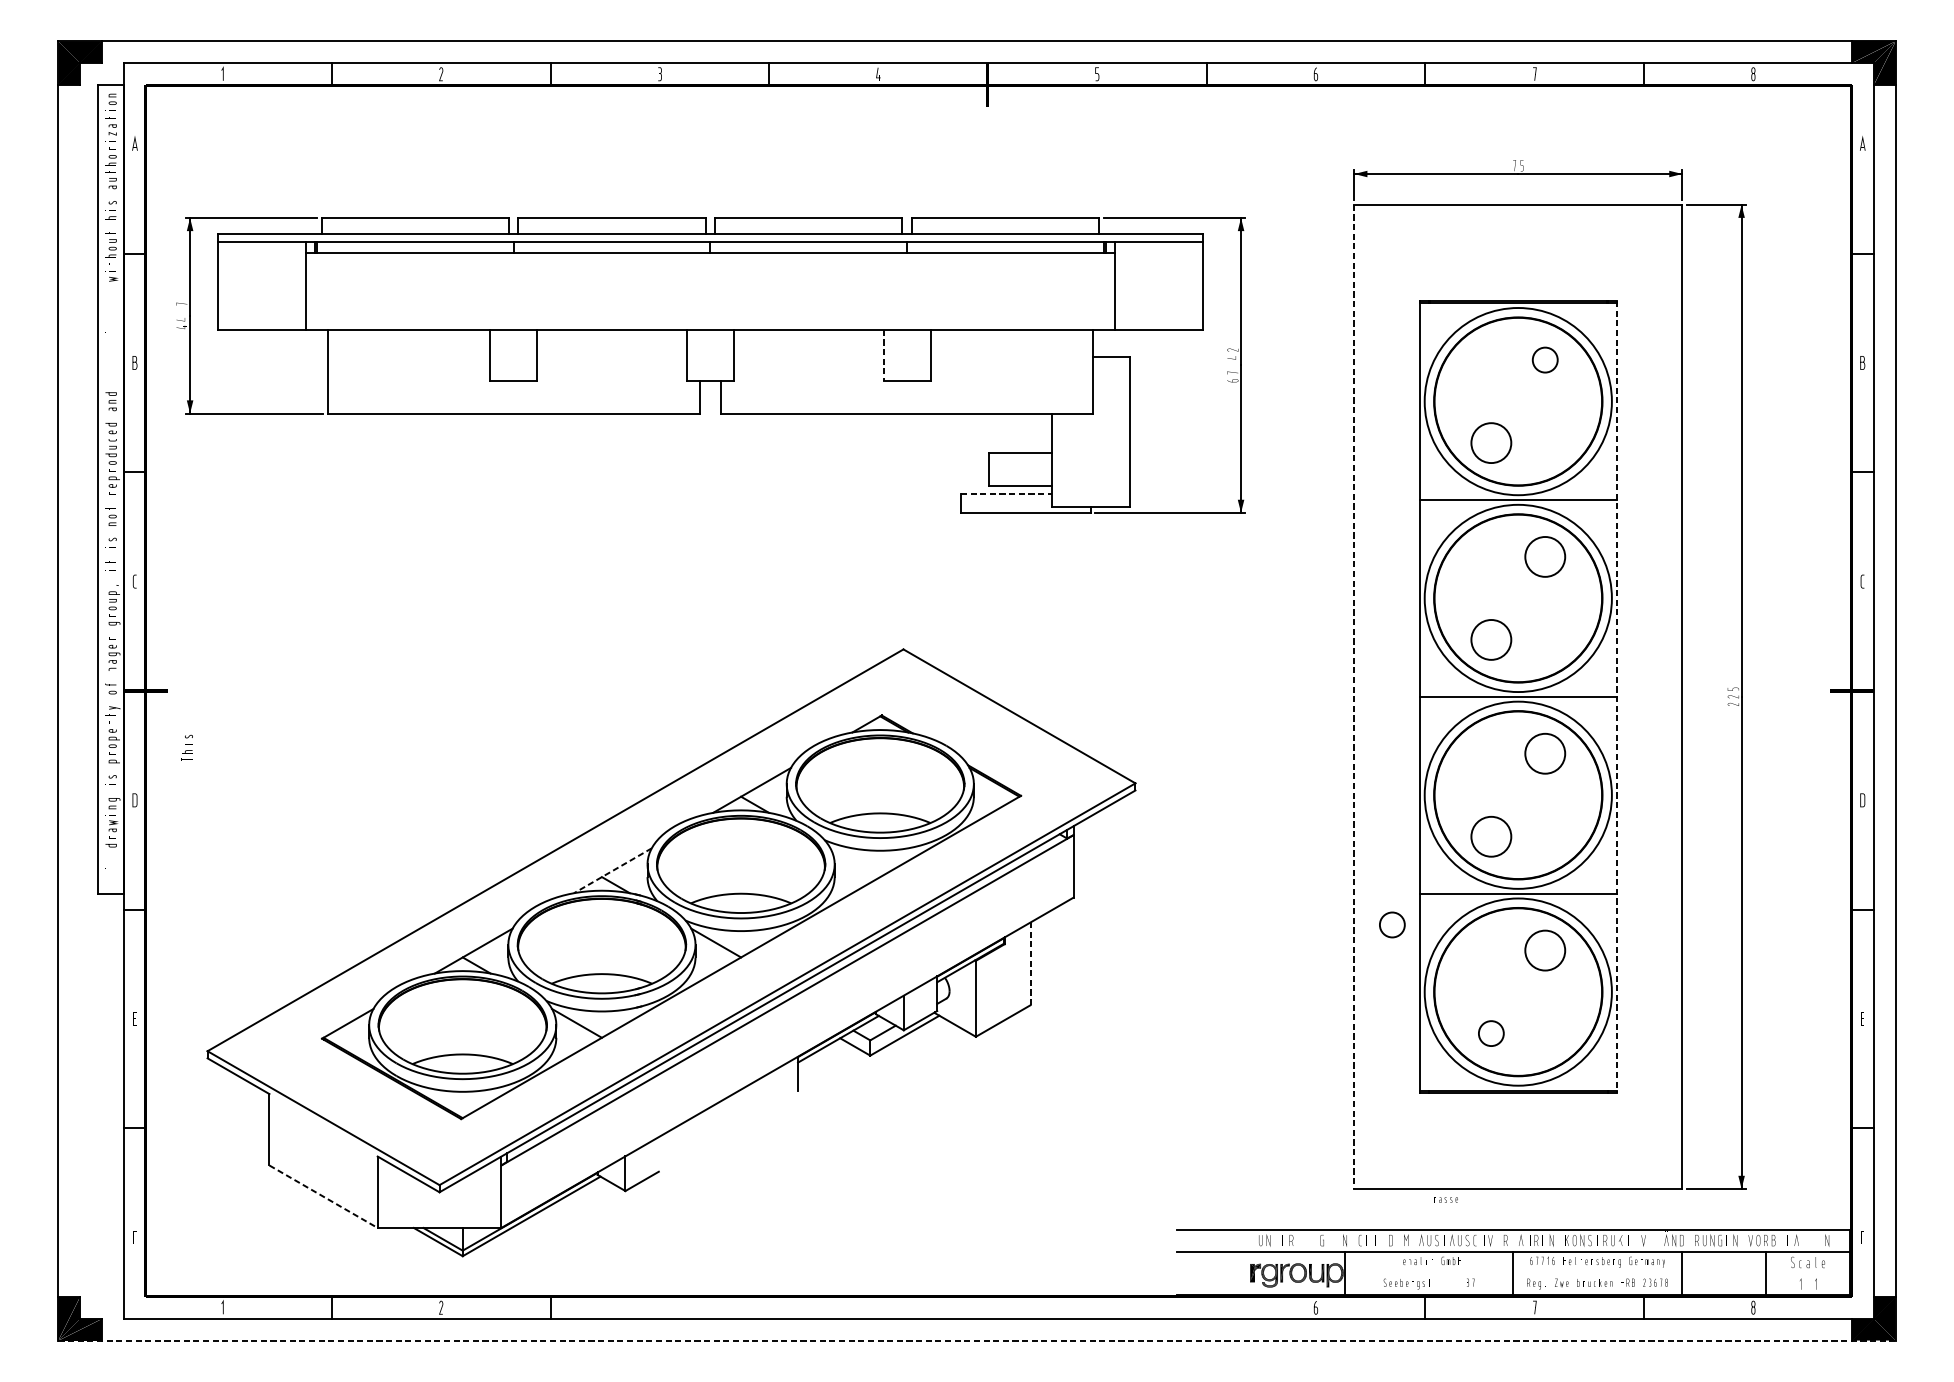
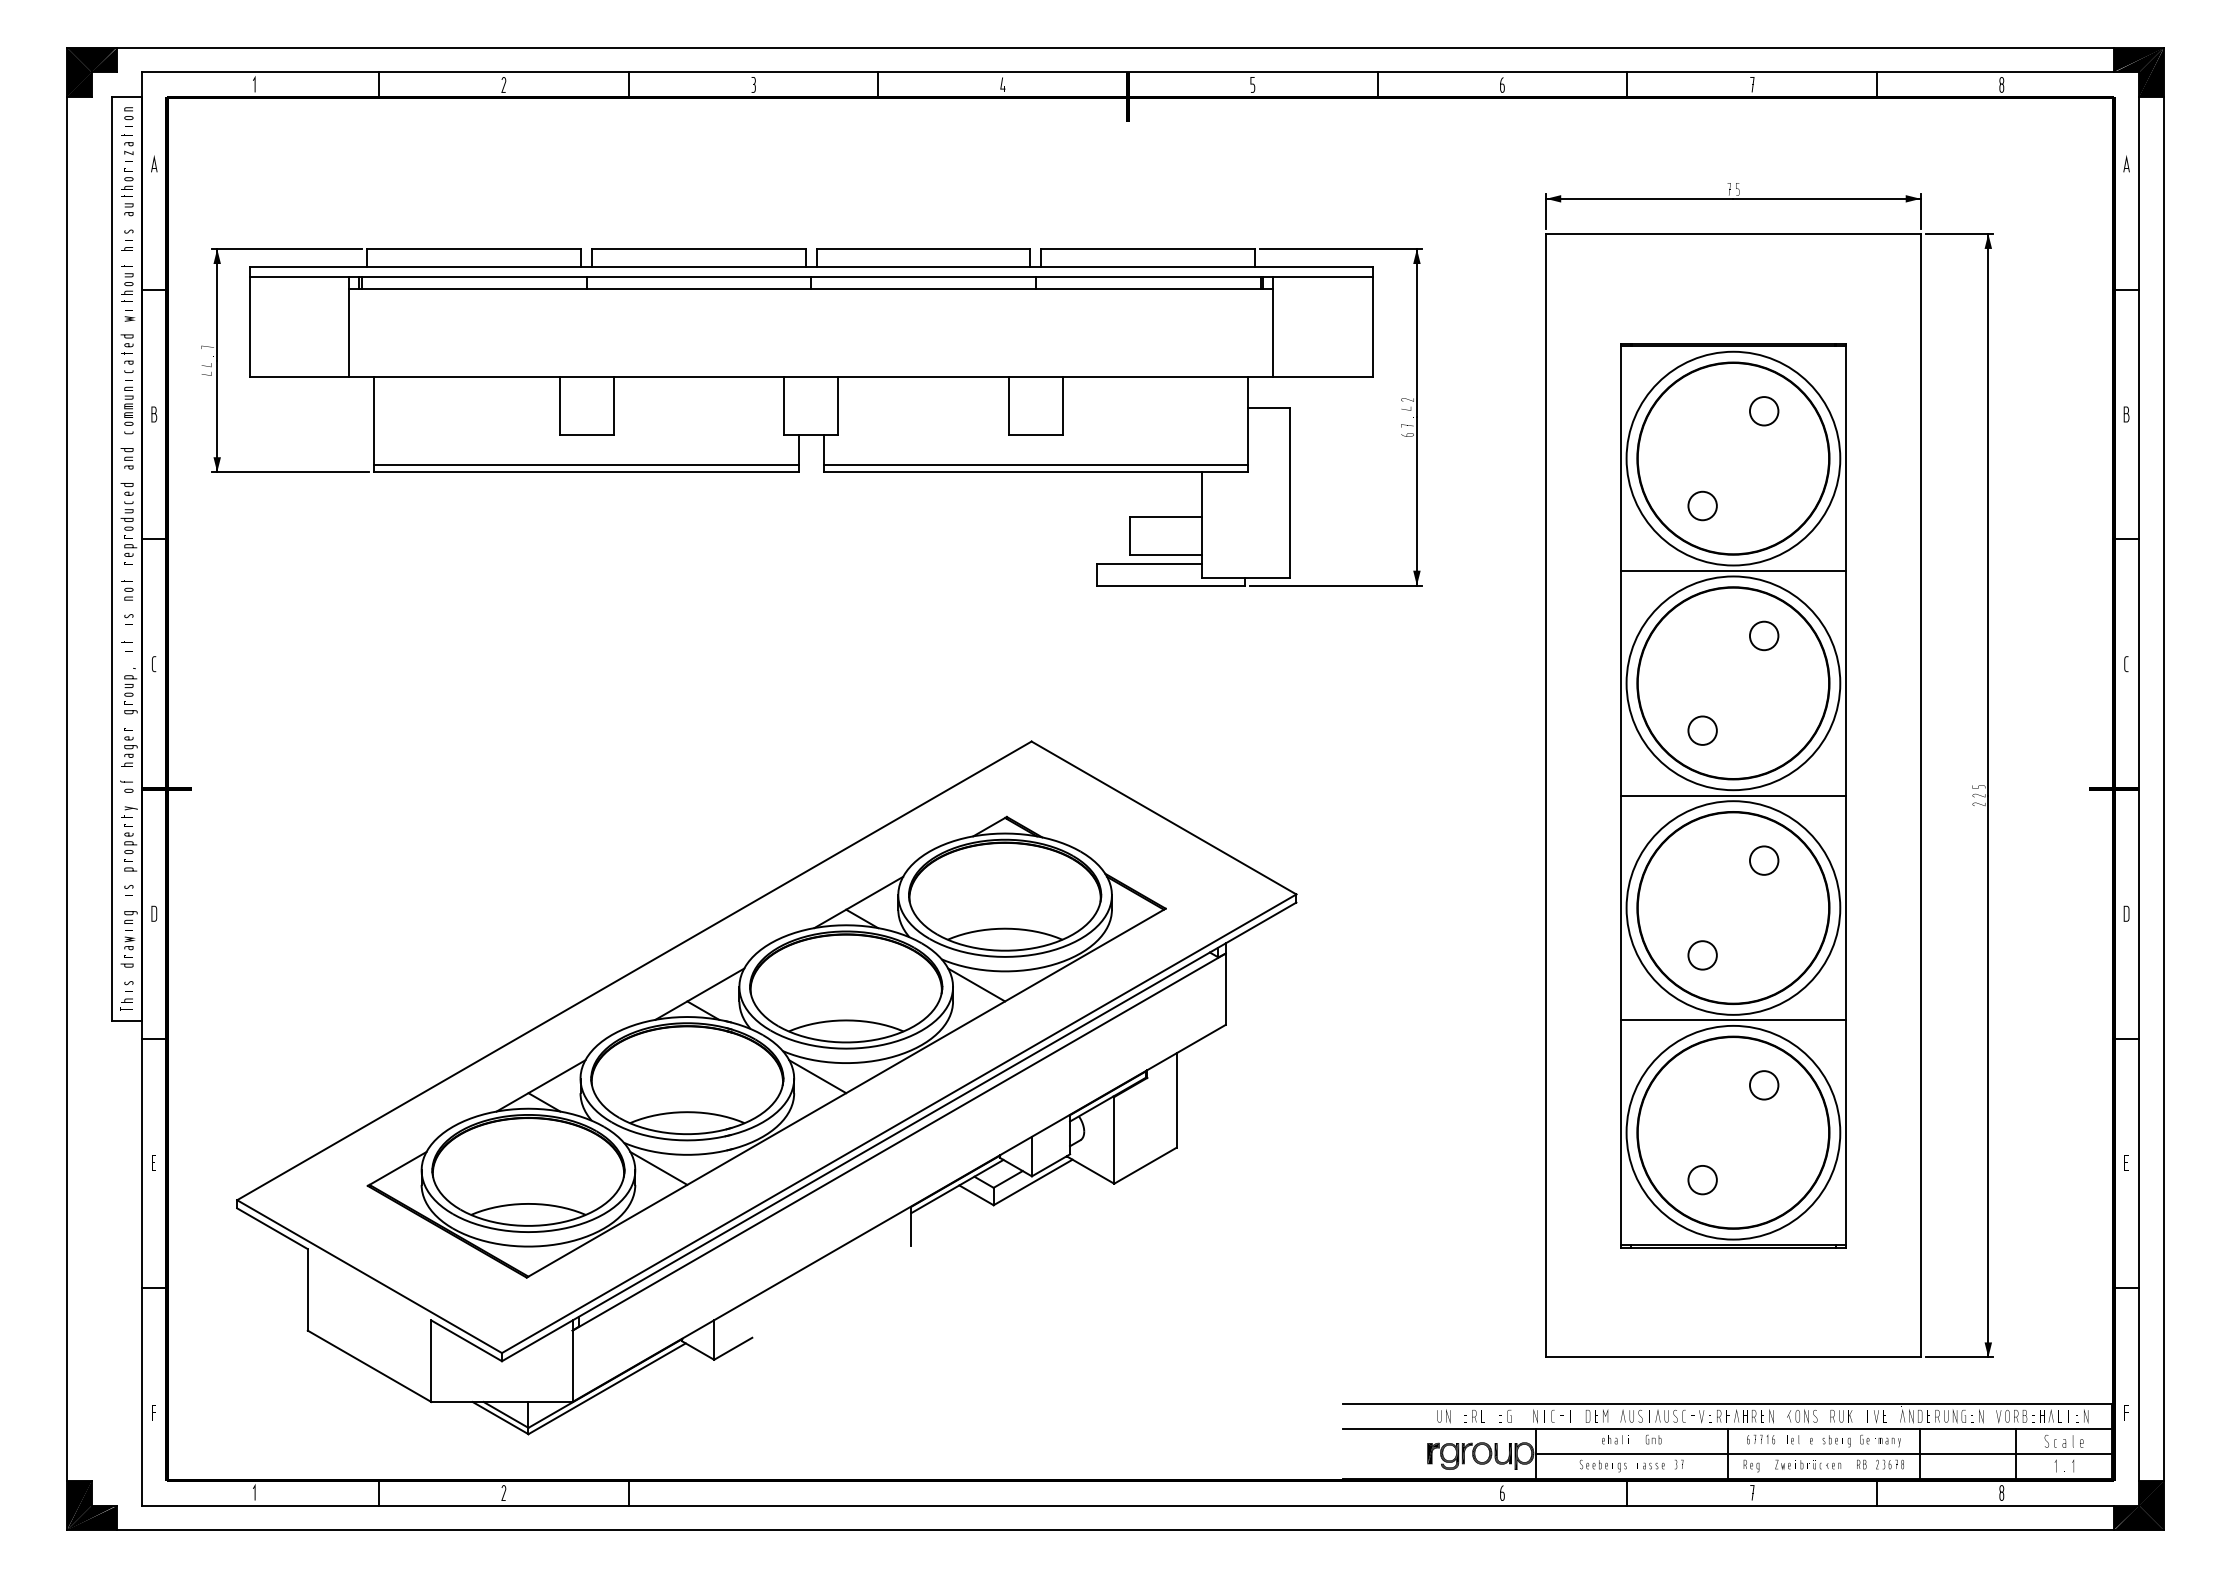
part: (110, 336) -> (126, 384), added
line: (883, 355) -> (1008, 406), dashed -> solid
line: (513, 406) -> (586, 464), added
line: (906, 406) -> (1035, 464), added
circle: (1491, 442) -> (1702, 505), size x0.62
line: (1006, 494) -> (1149, 564), dashed -> solid
circle: (1544, 556) -> (1763, 635), size x0.62
circle: (1491, 639) -> (1702, 730), size x0.62
line: (1354, 696) -> (1546, 795), dashed -> solid
line: (1616, 696) -> (1845, 795), dashed -> solid
part: (186, 747) -> (126, 995), moved
circle: (1544, 753) -> (1763, 860), size x0.62
circle: (1491, 836) -> (1702, 955), size x0.62
line: (855, 862) -> (976, 984), added
line: (612, 871) -> (699, 994), dashed -> solid
circle: (1392, 925) -> (1589, 1056), removed
circle: (1544, 950) -> (1763, 1085), size x0.62
line: (1030, 962) -> (1176, 1099), dashed -> solid
line: (324, 1196) -> (370, 1366), dashed -> solid
part: (1445, 1199) -> (1650, 1465), moved
line: (1597, 1273) -> (1823, 1453), added
line: (977, 1340) -> (1115, 1530), dashed -> solid

